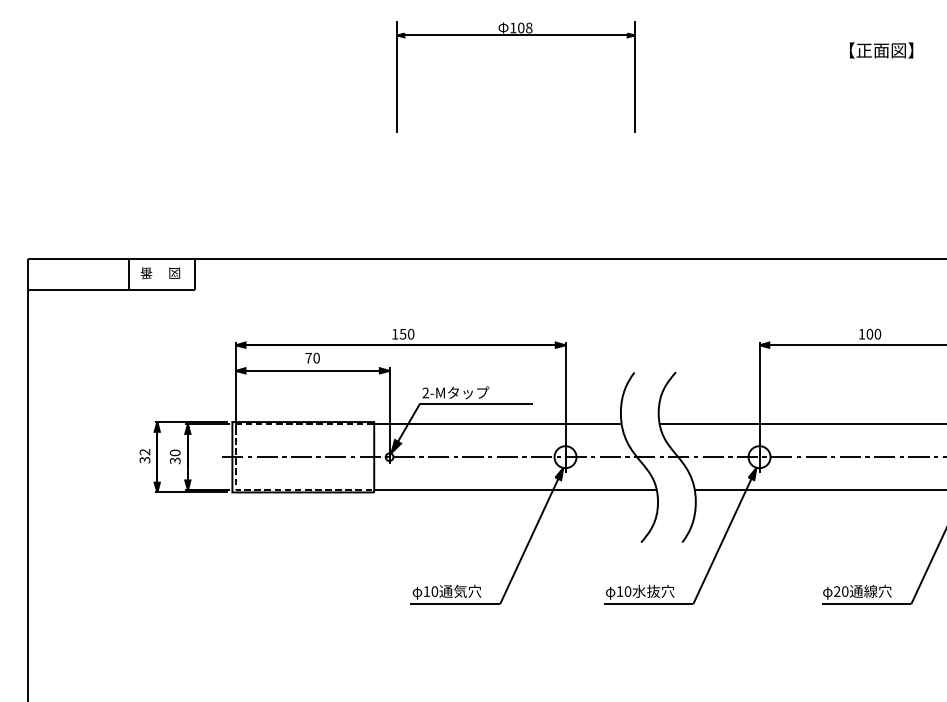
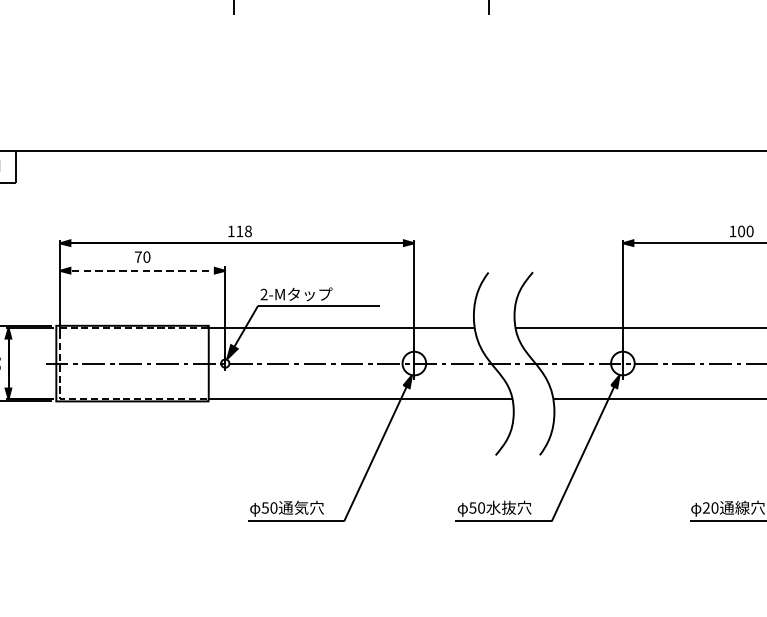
text: (406, 334) -> (243, 231), 150 -> 118
line: (312, 370) -> (142, 270), solid -> dashed
text: (426, 591) -> (264, 507), 10 -> 50
text: (619, 591) -> (472, 507), 10 -> 50

